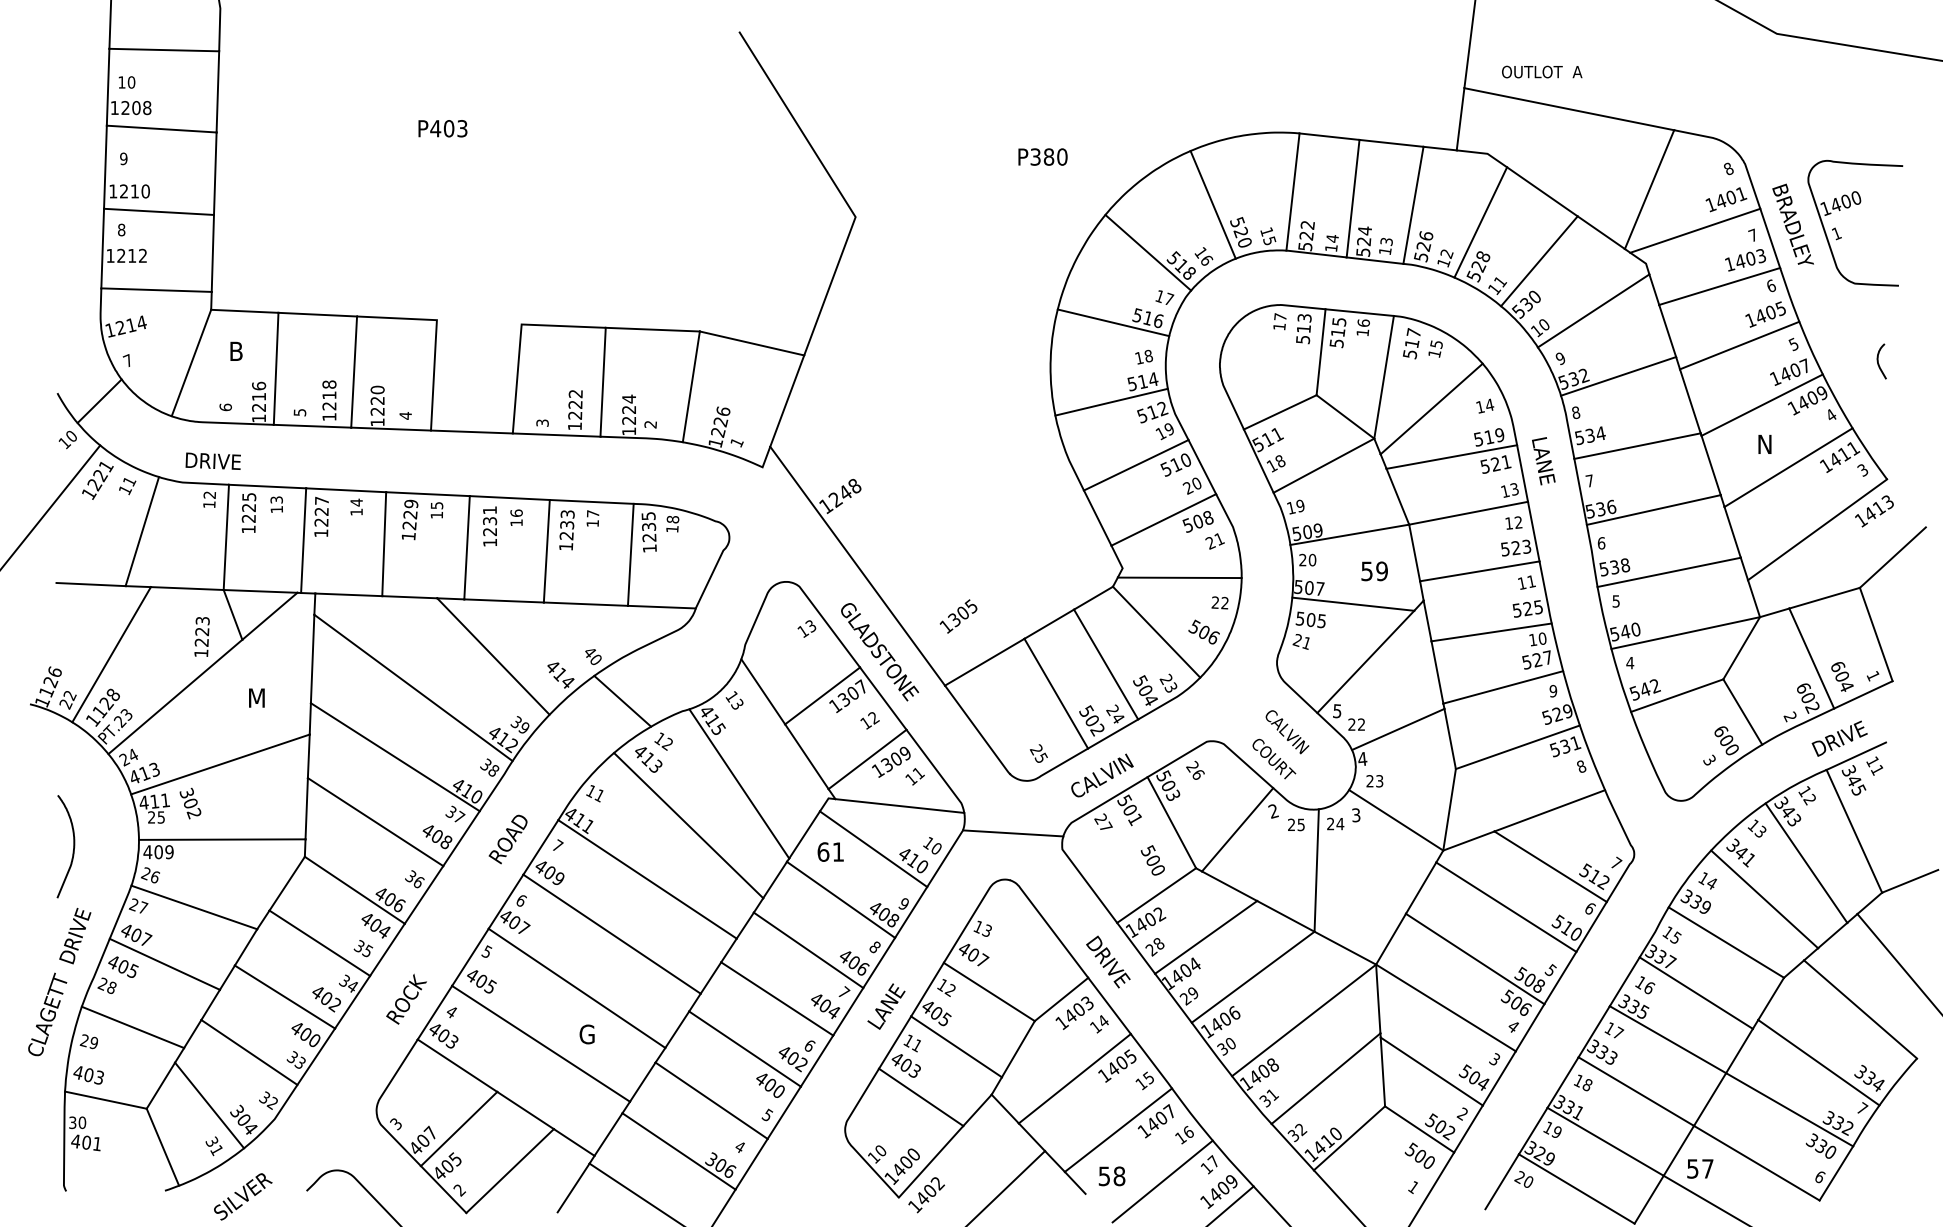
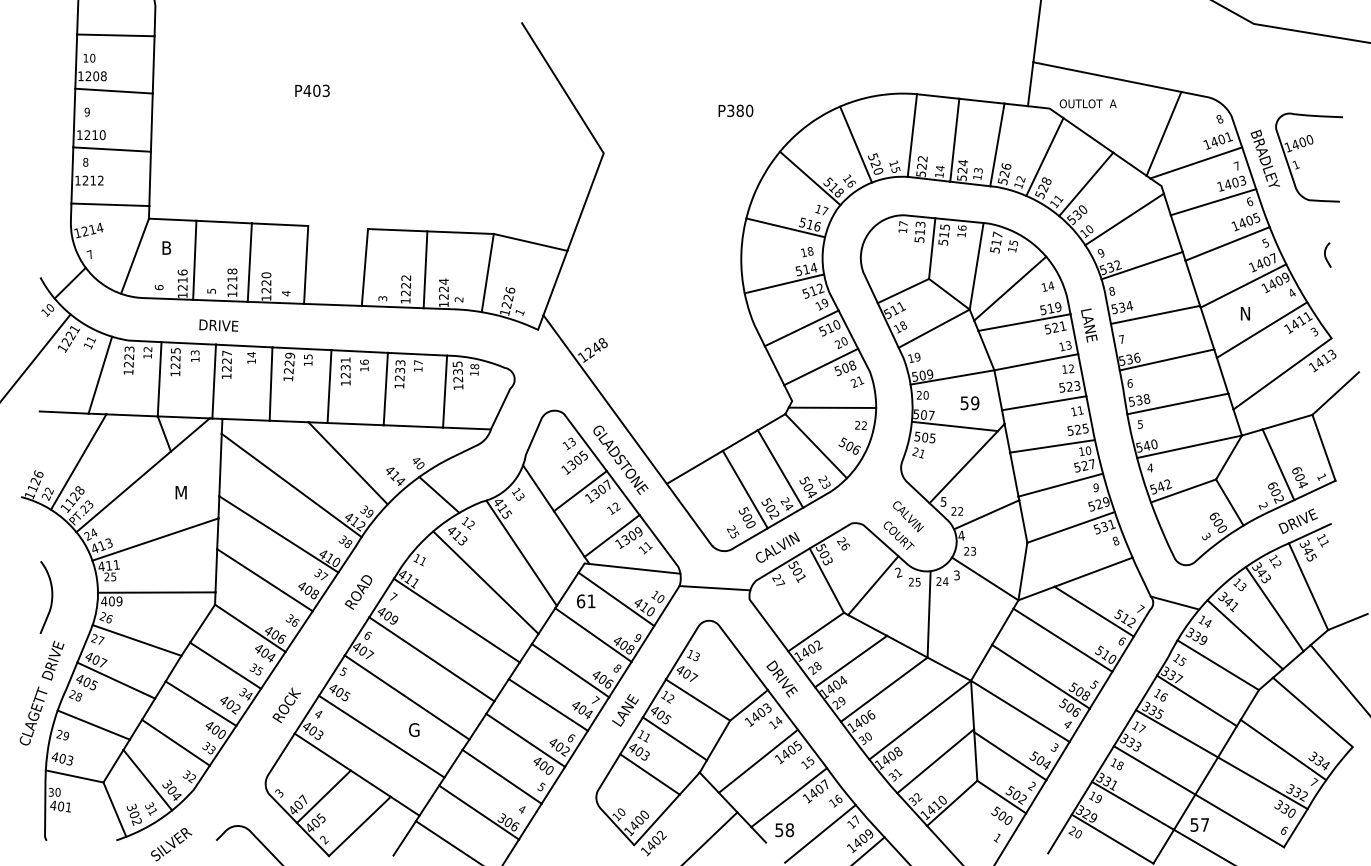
text: (1542, 71) -> (1088, 103), moved
text: (212, 460) -> (218, 325), moved
text: (958, 616) -> (574, 462), moved
text: (201, 636) -> (128, 360), moved
text: (190, 803) -> (134, 814), moved
line: (1664, 854) -> (1174, 603), added
text: (1152, 860) -> (746, 517), moved

